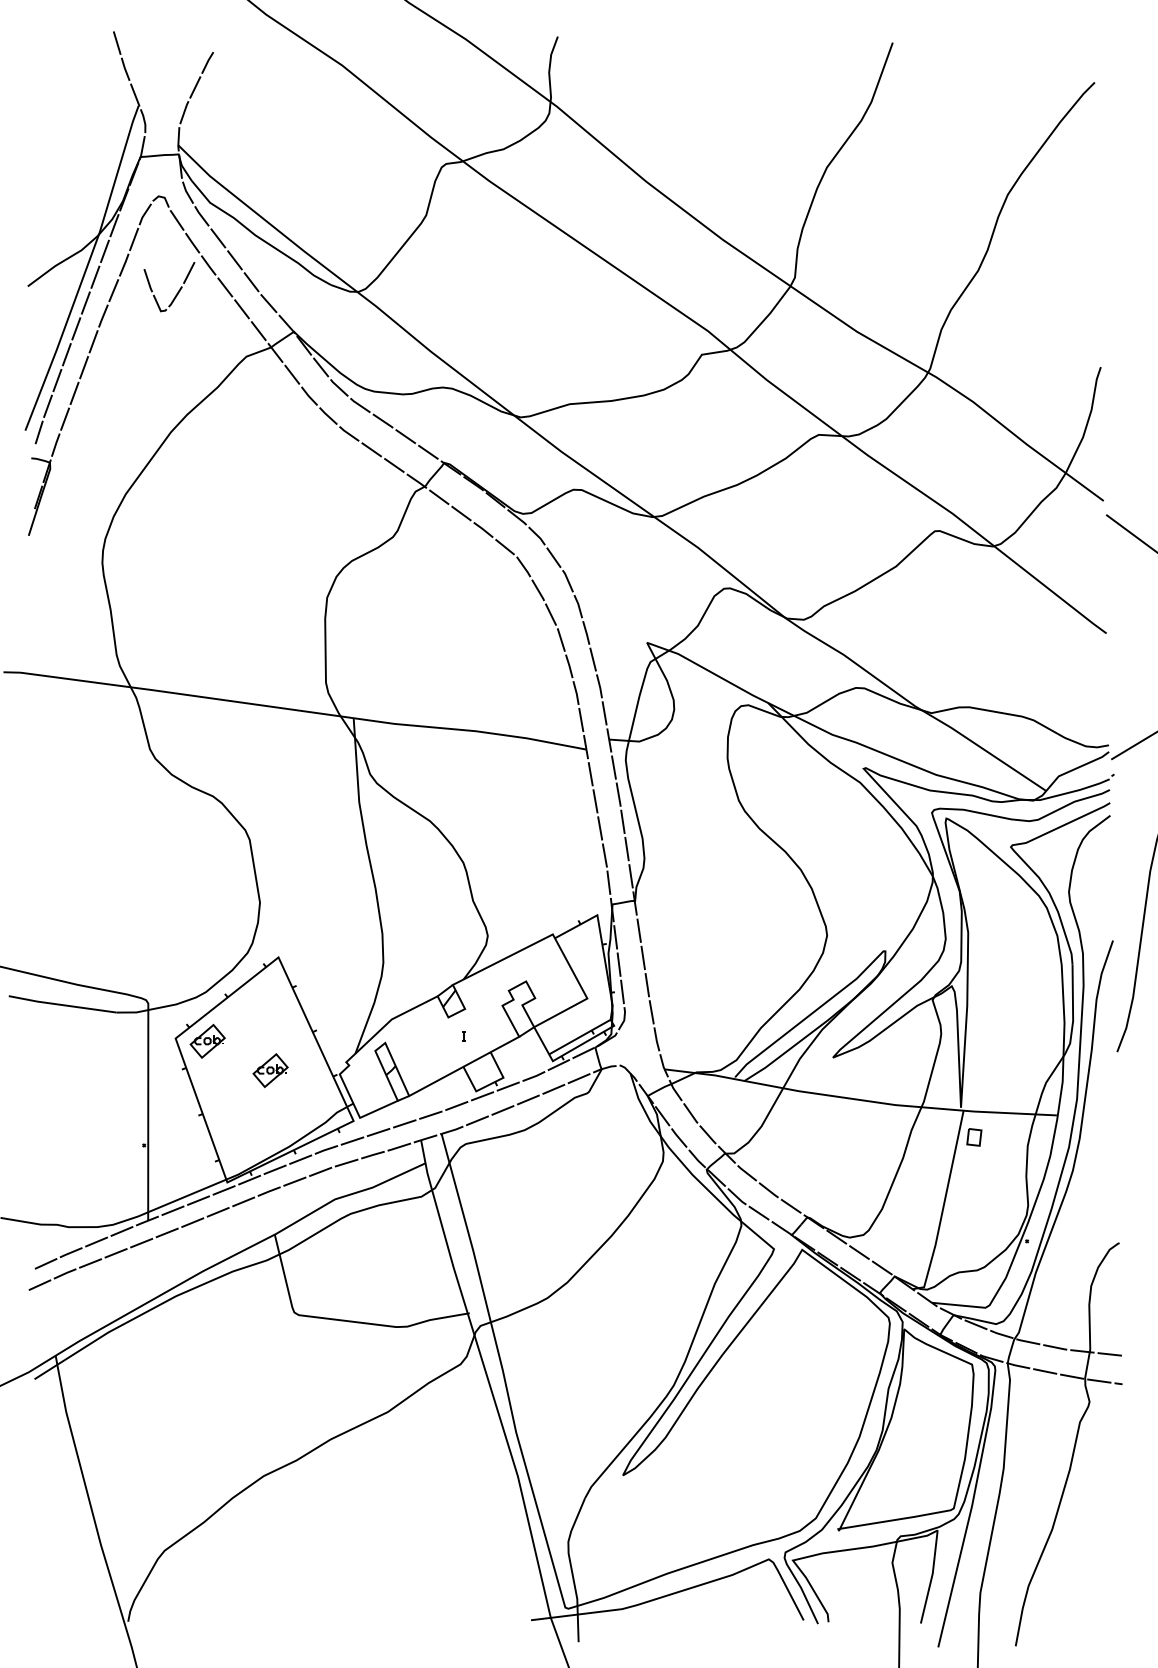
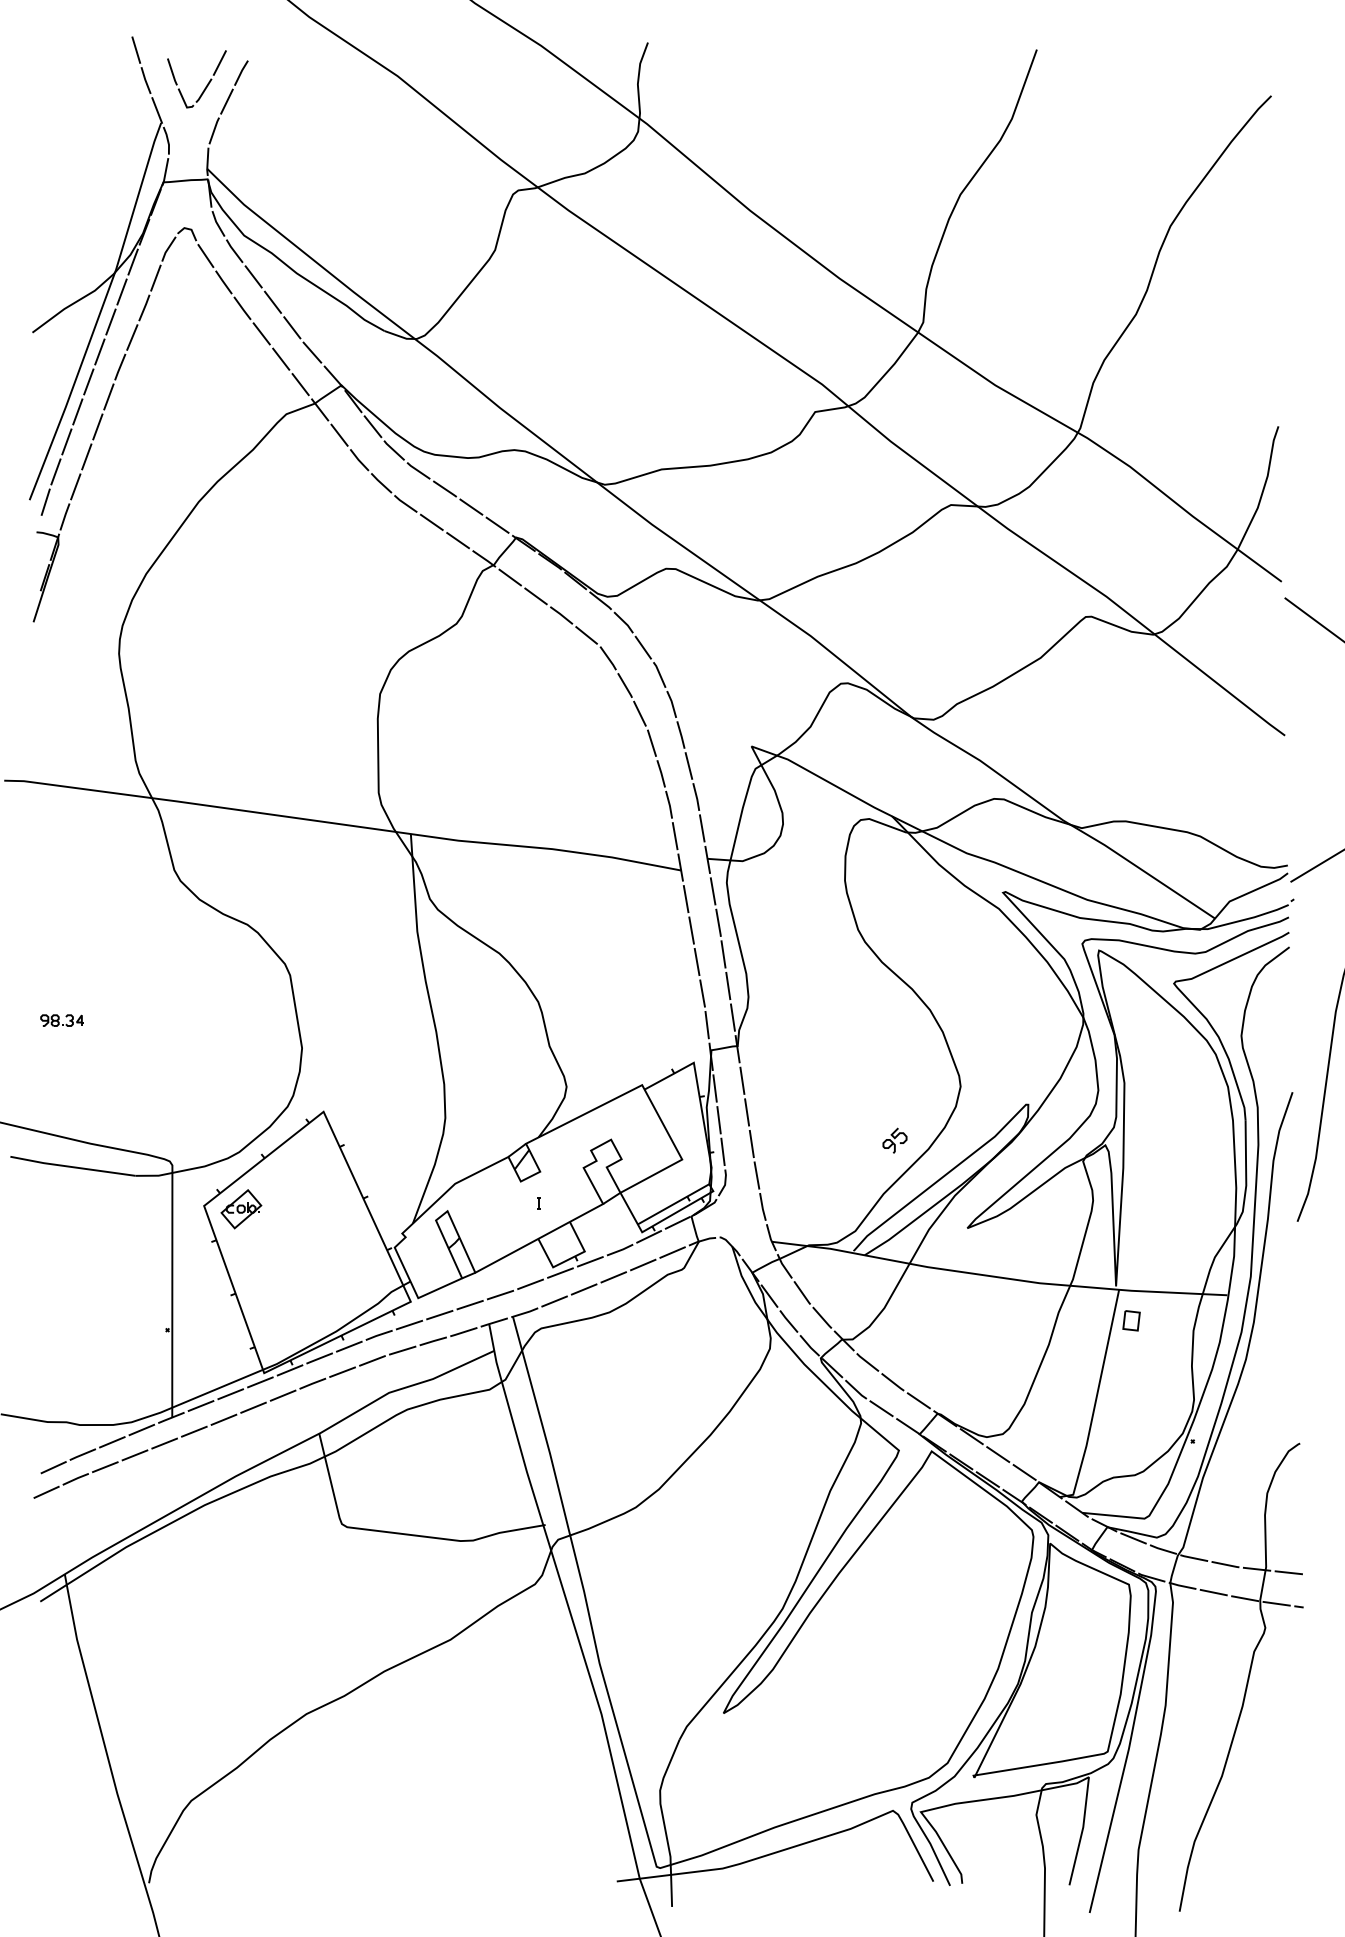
part: (176, 293) -> (205, 86), moved
part: (52, 878) -> (61, 1020), added
part: (770, 982) -> (894, 1140), added
part: (270, 1070) -> (314, 1243), removed

